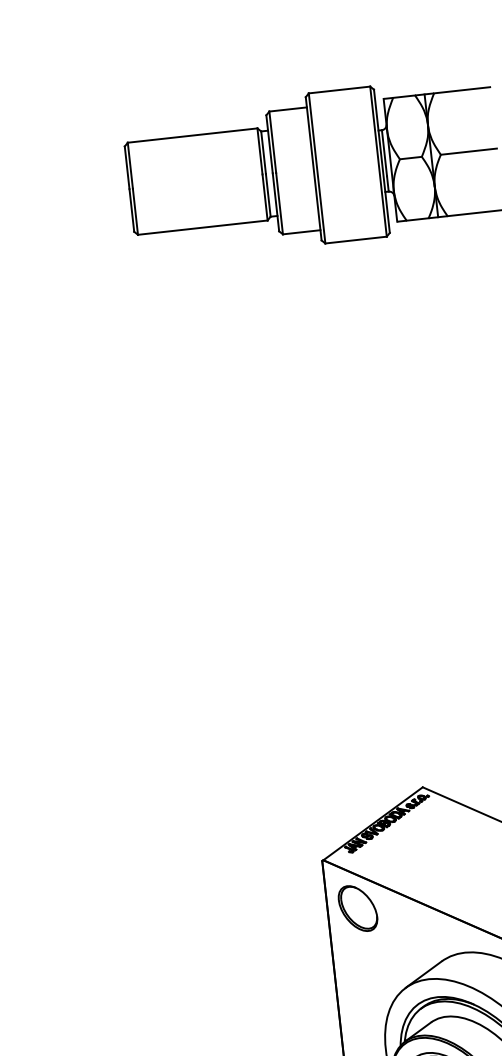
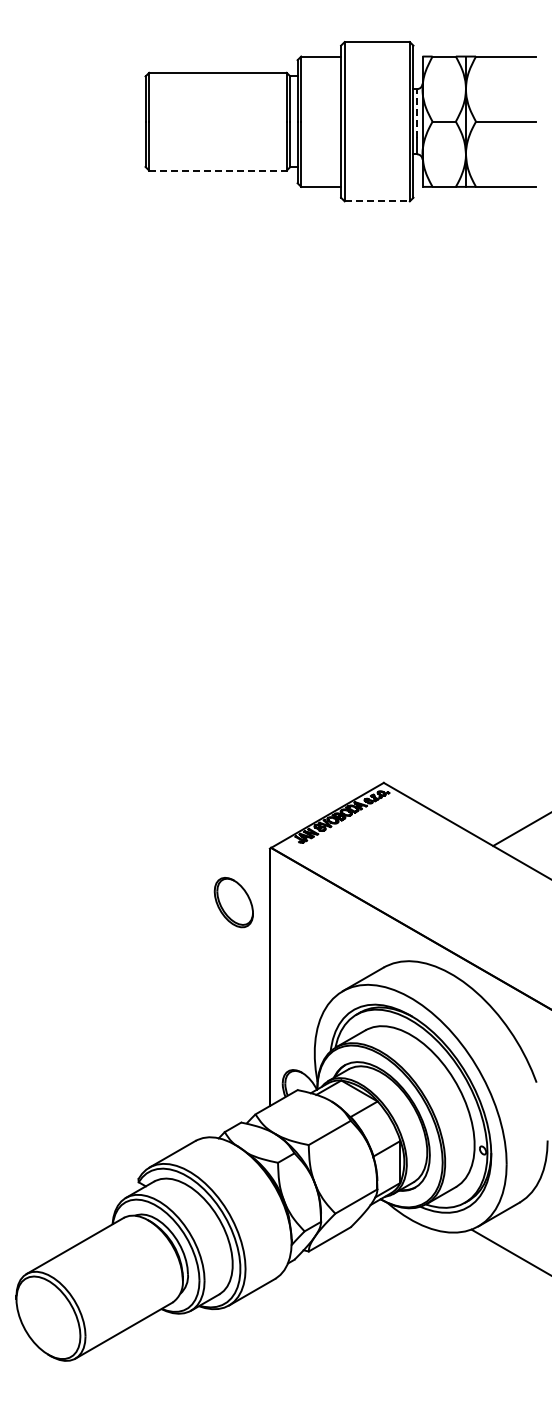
line: (384, 153) -> (417, 113), solid -> dashed
line: (202, 227) -> (217, 170), solid -> dashed
line: (356, 240) -> (377, 201), solid -> dashed
part: (357, 908) -> (233, 902), moved

